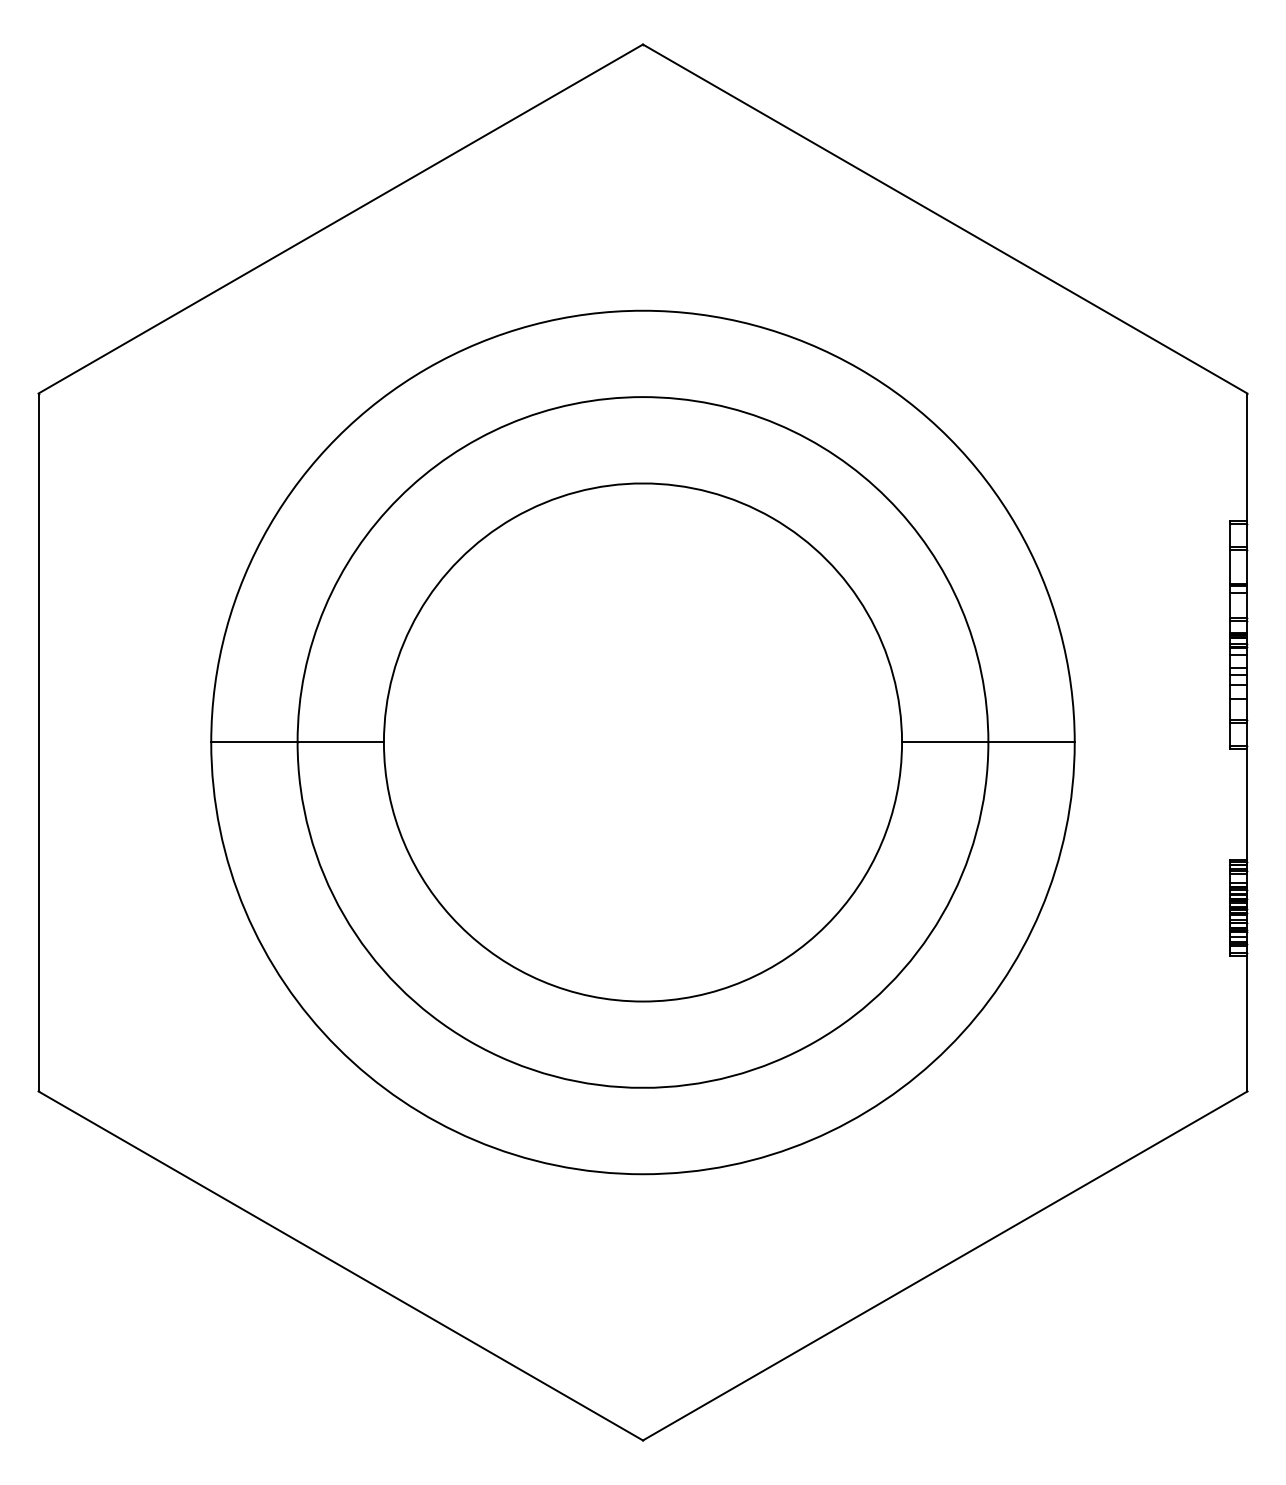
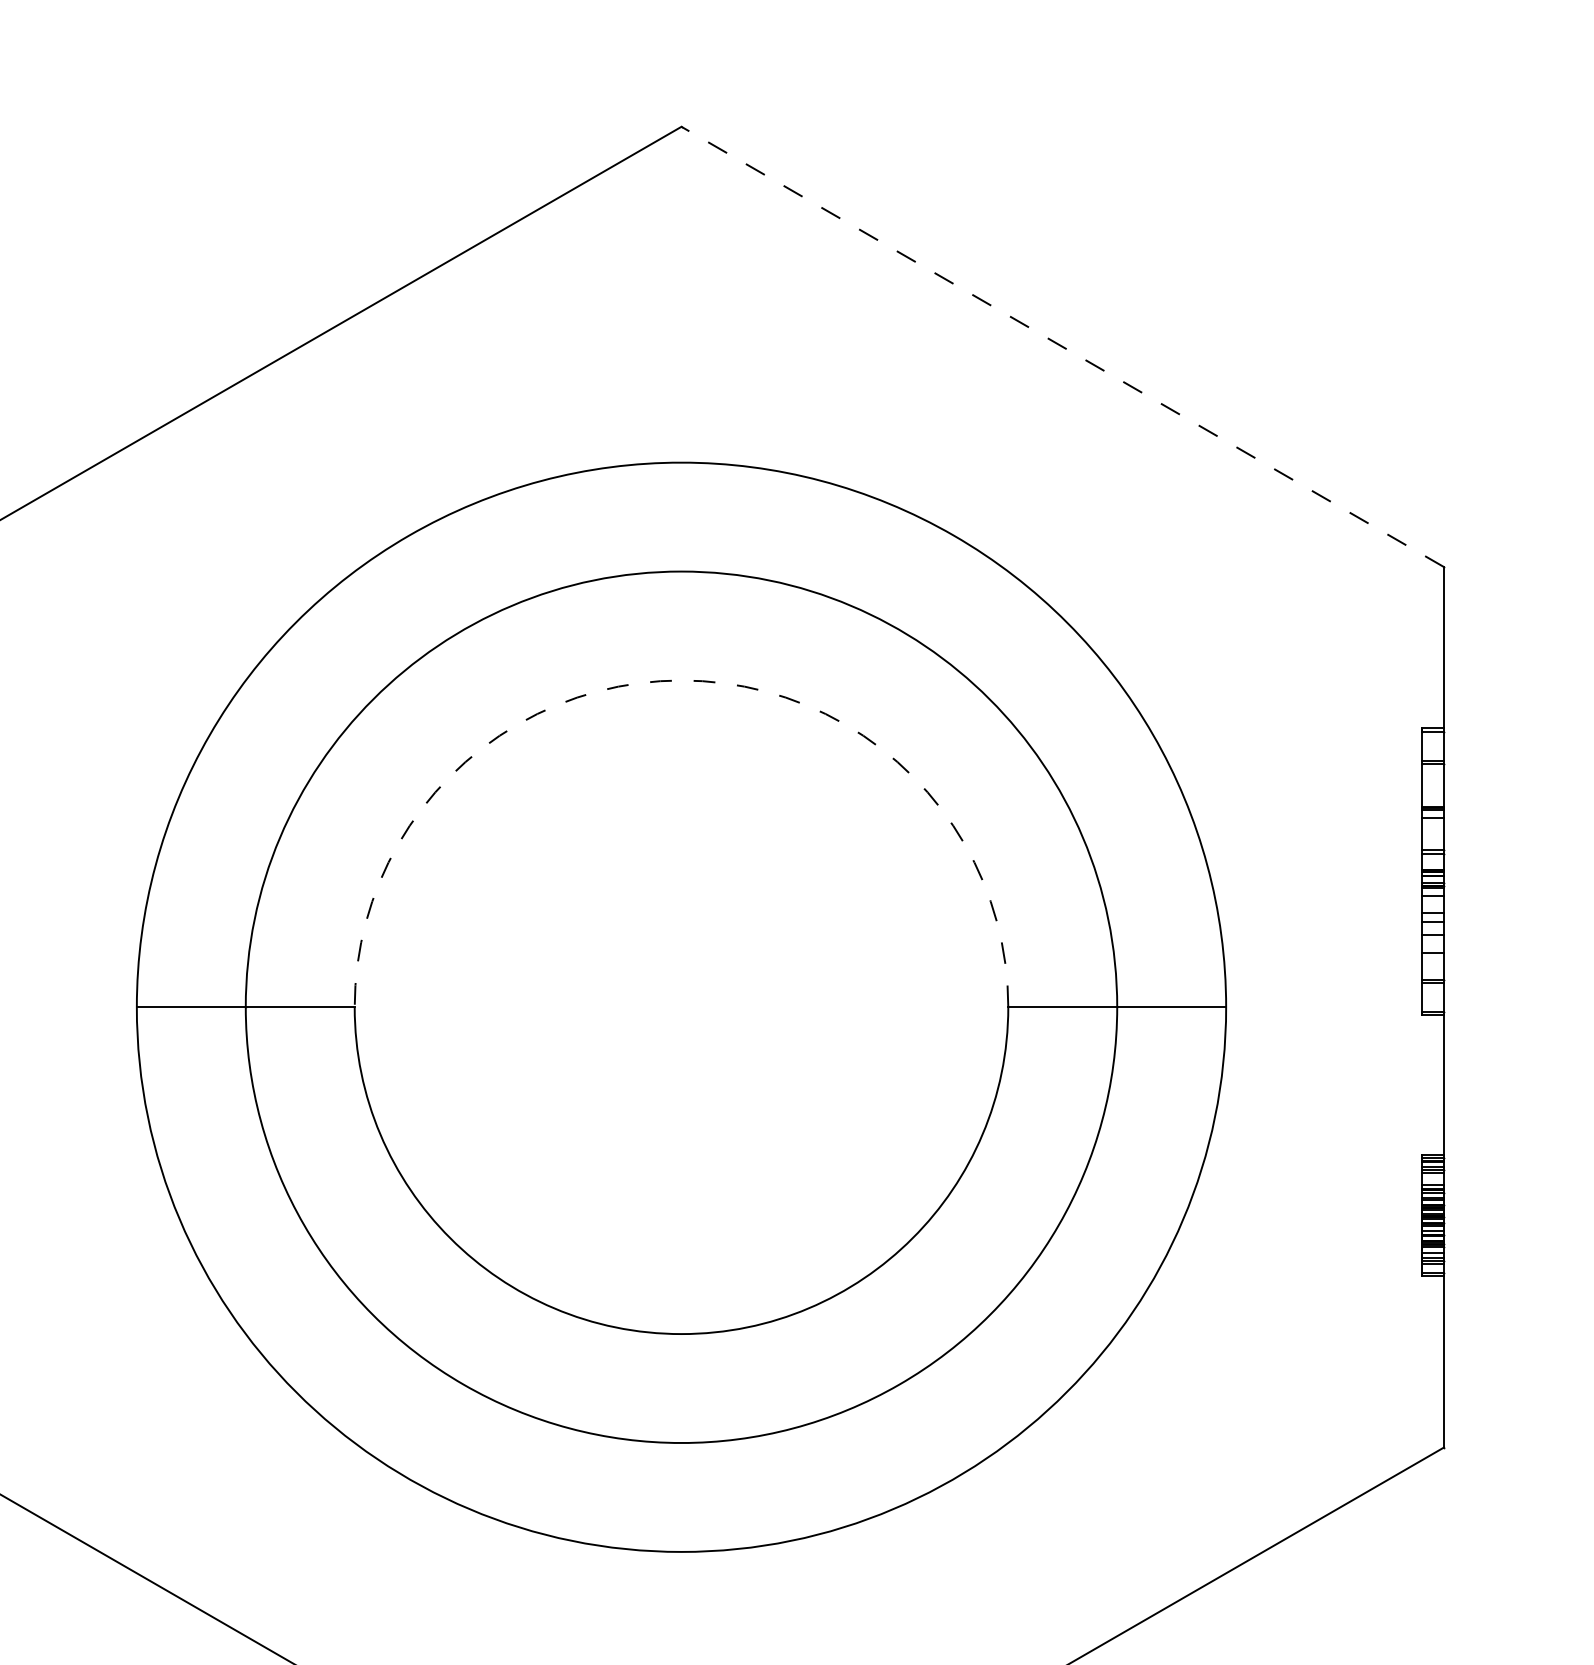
line: (945, 219) -> (1063, 347), solid -> dashed
arc: (642, 483) -> (680, 680), solid -> dashed

